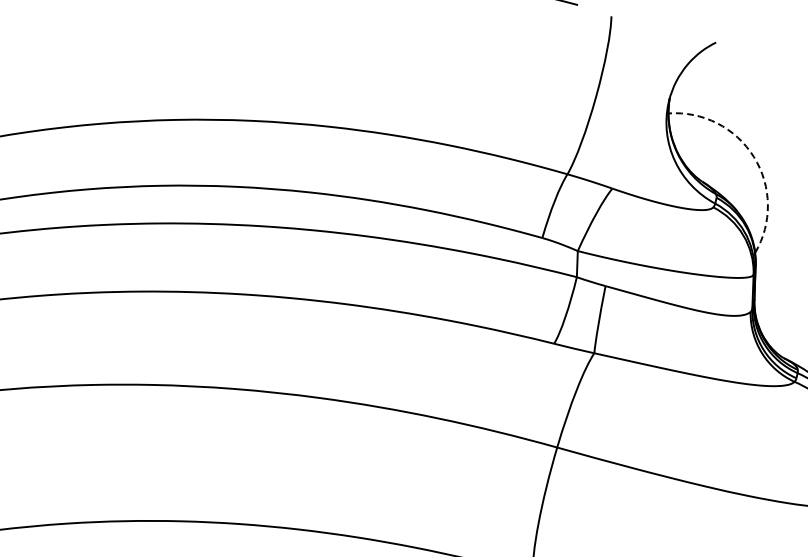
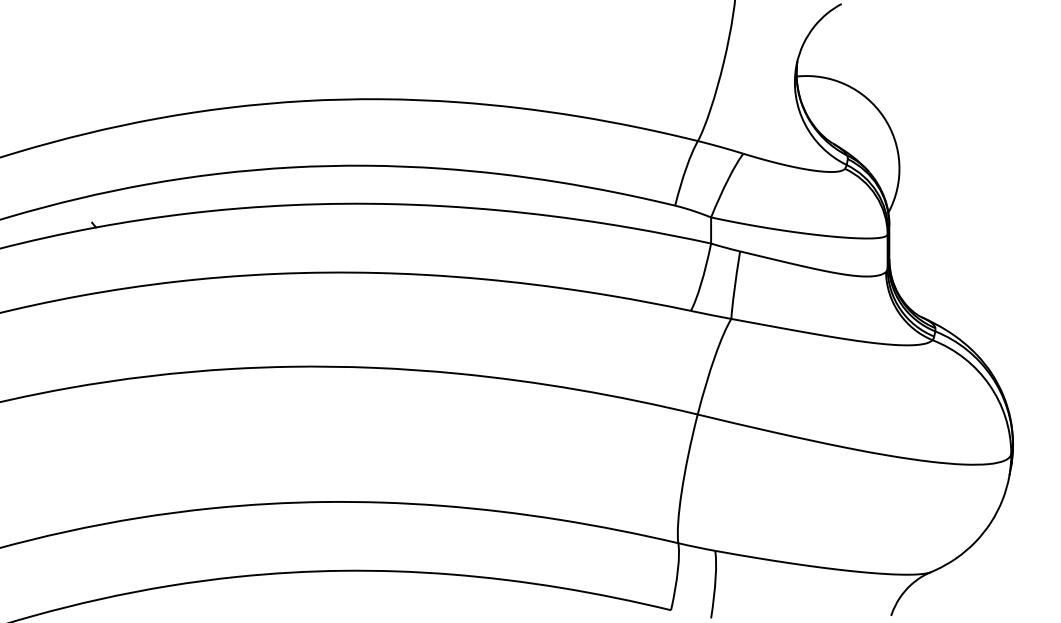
arc: (753, 156) -> (883, 116), dashed -> solid

